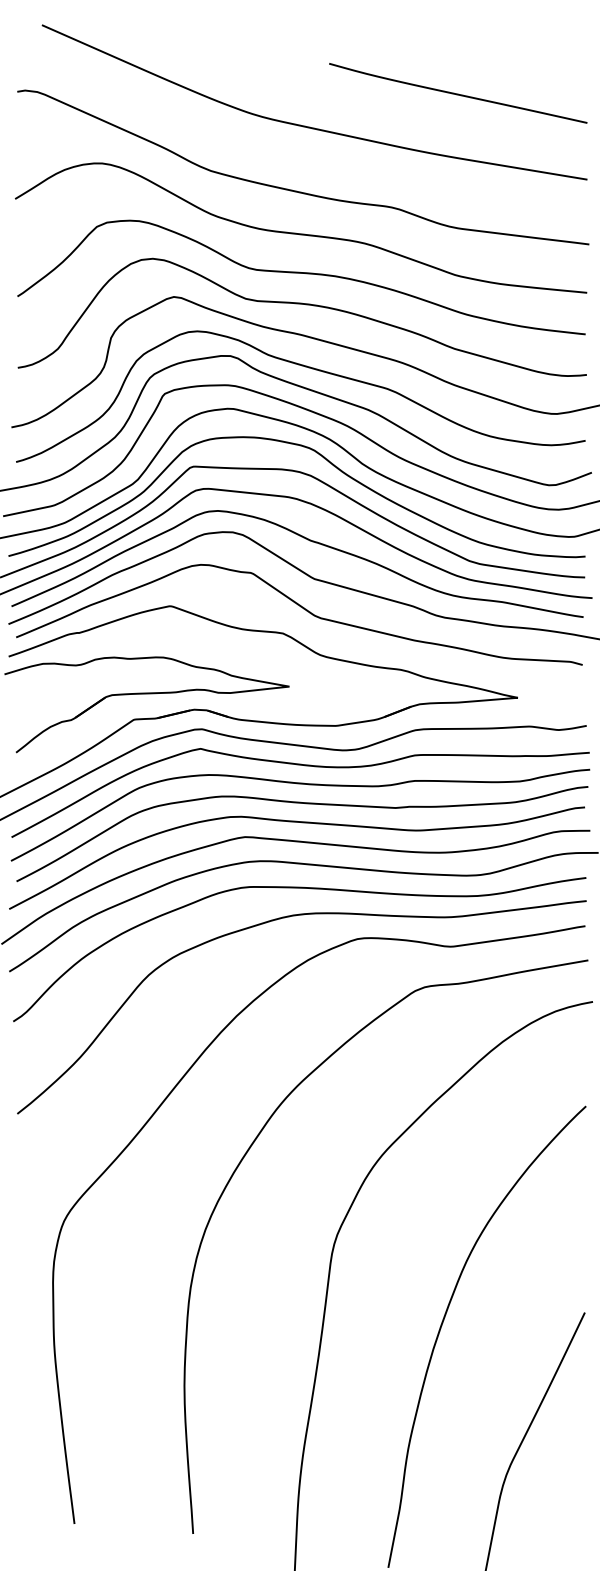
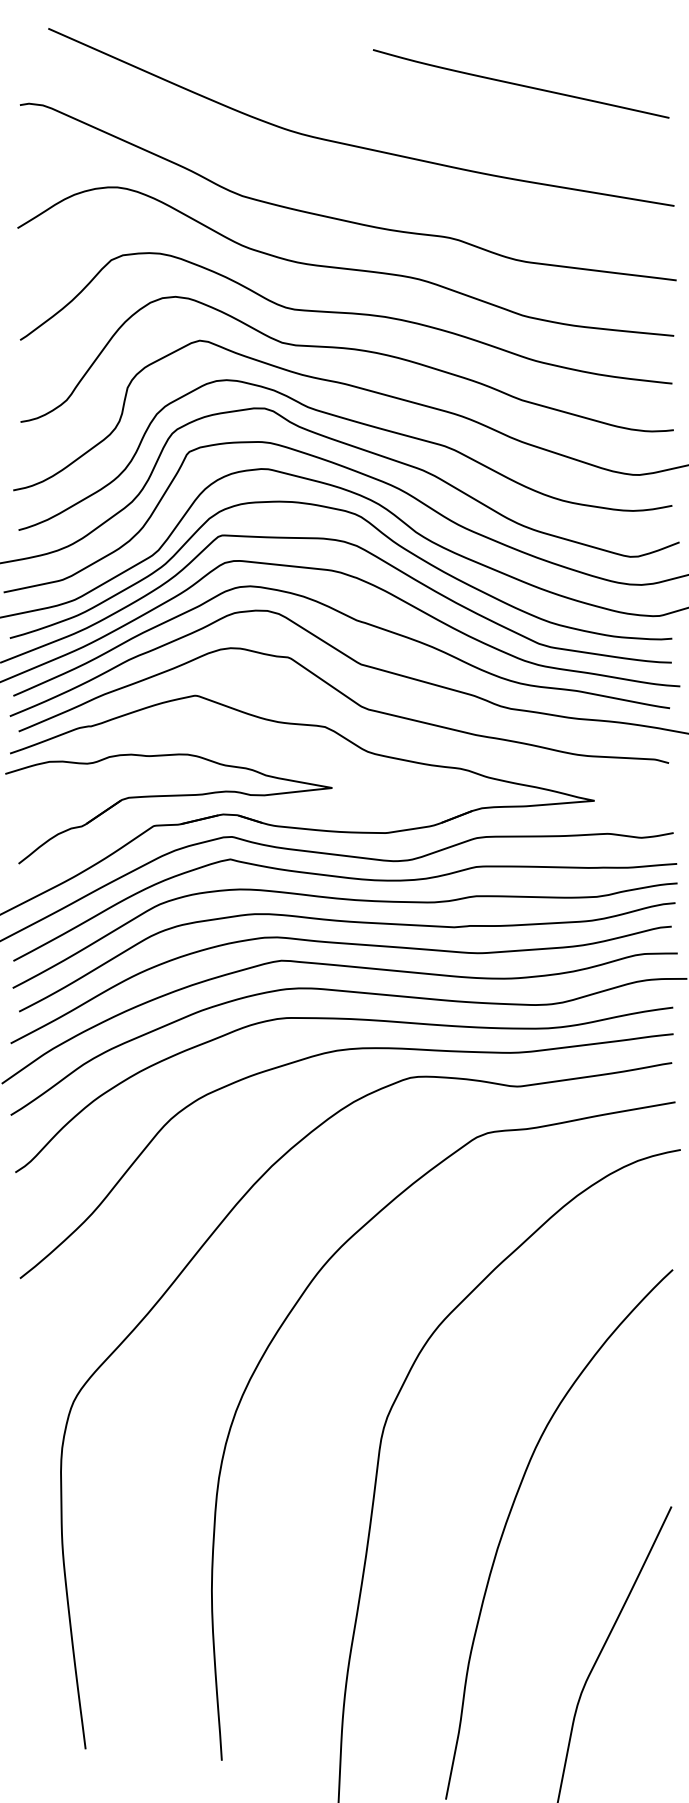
curve: (458, 93) -> (521, 84), moved

